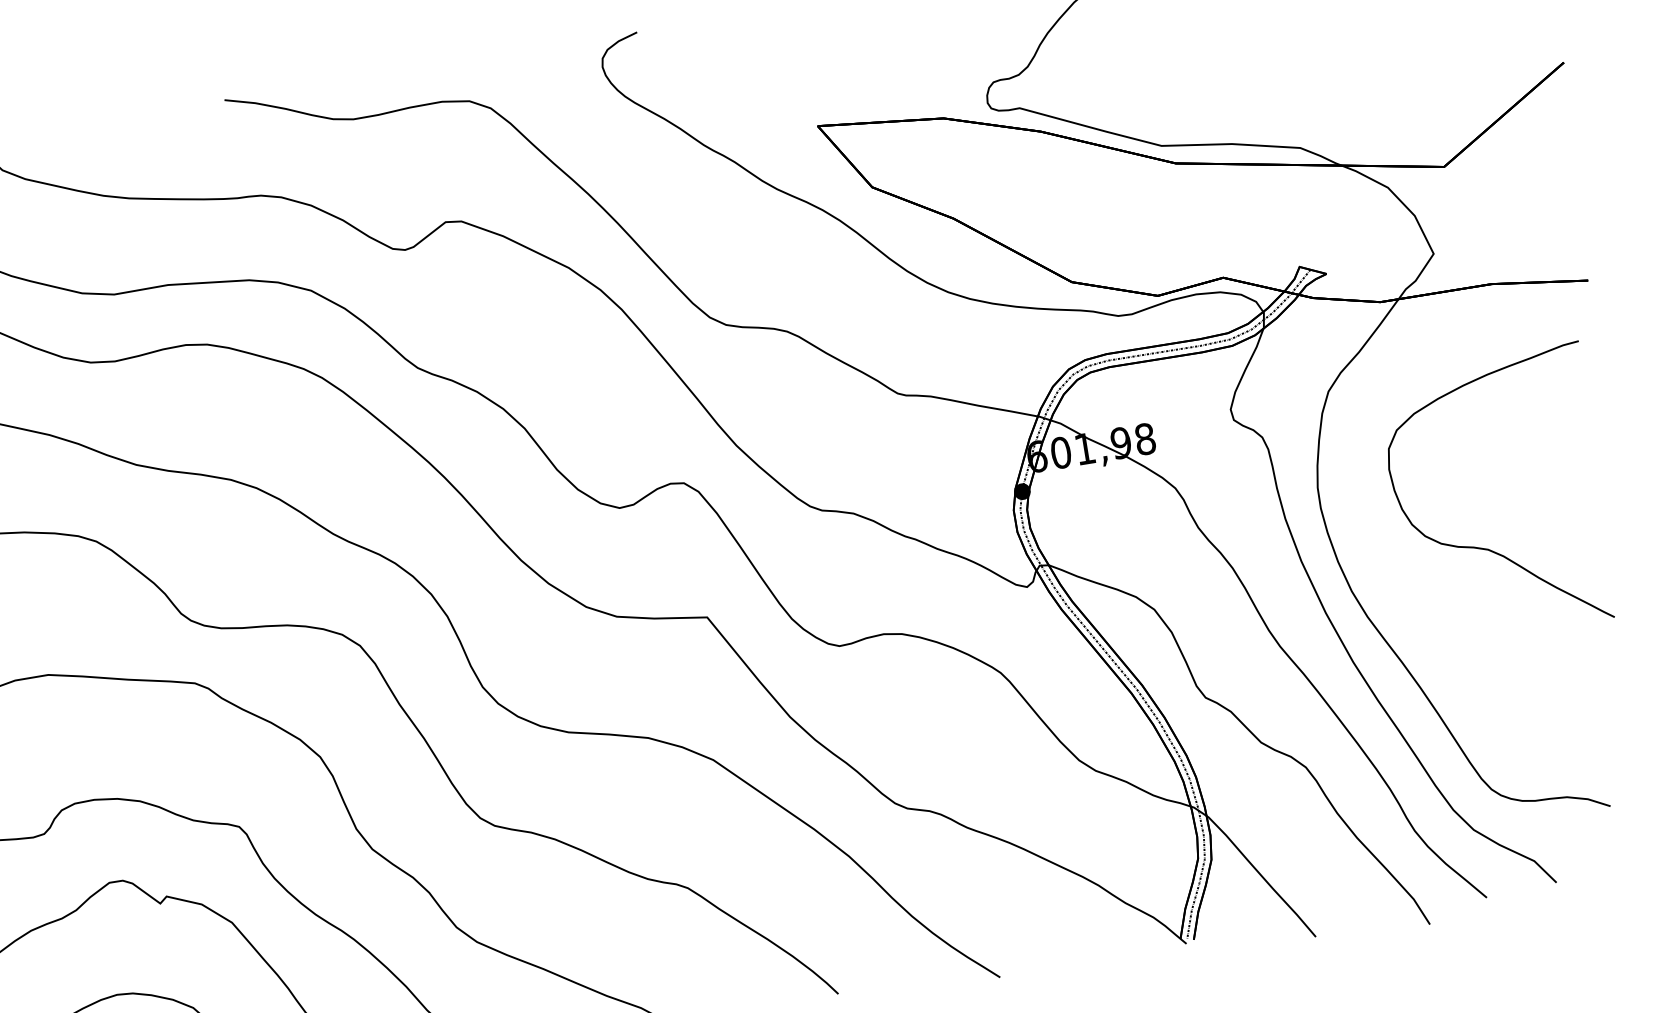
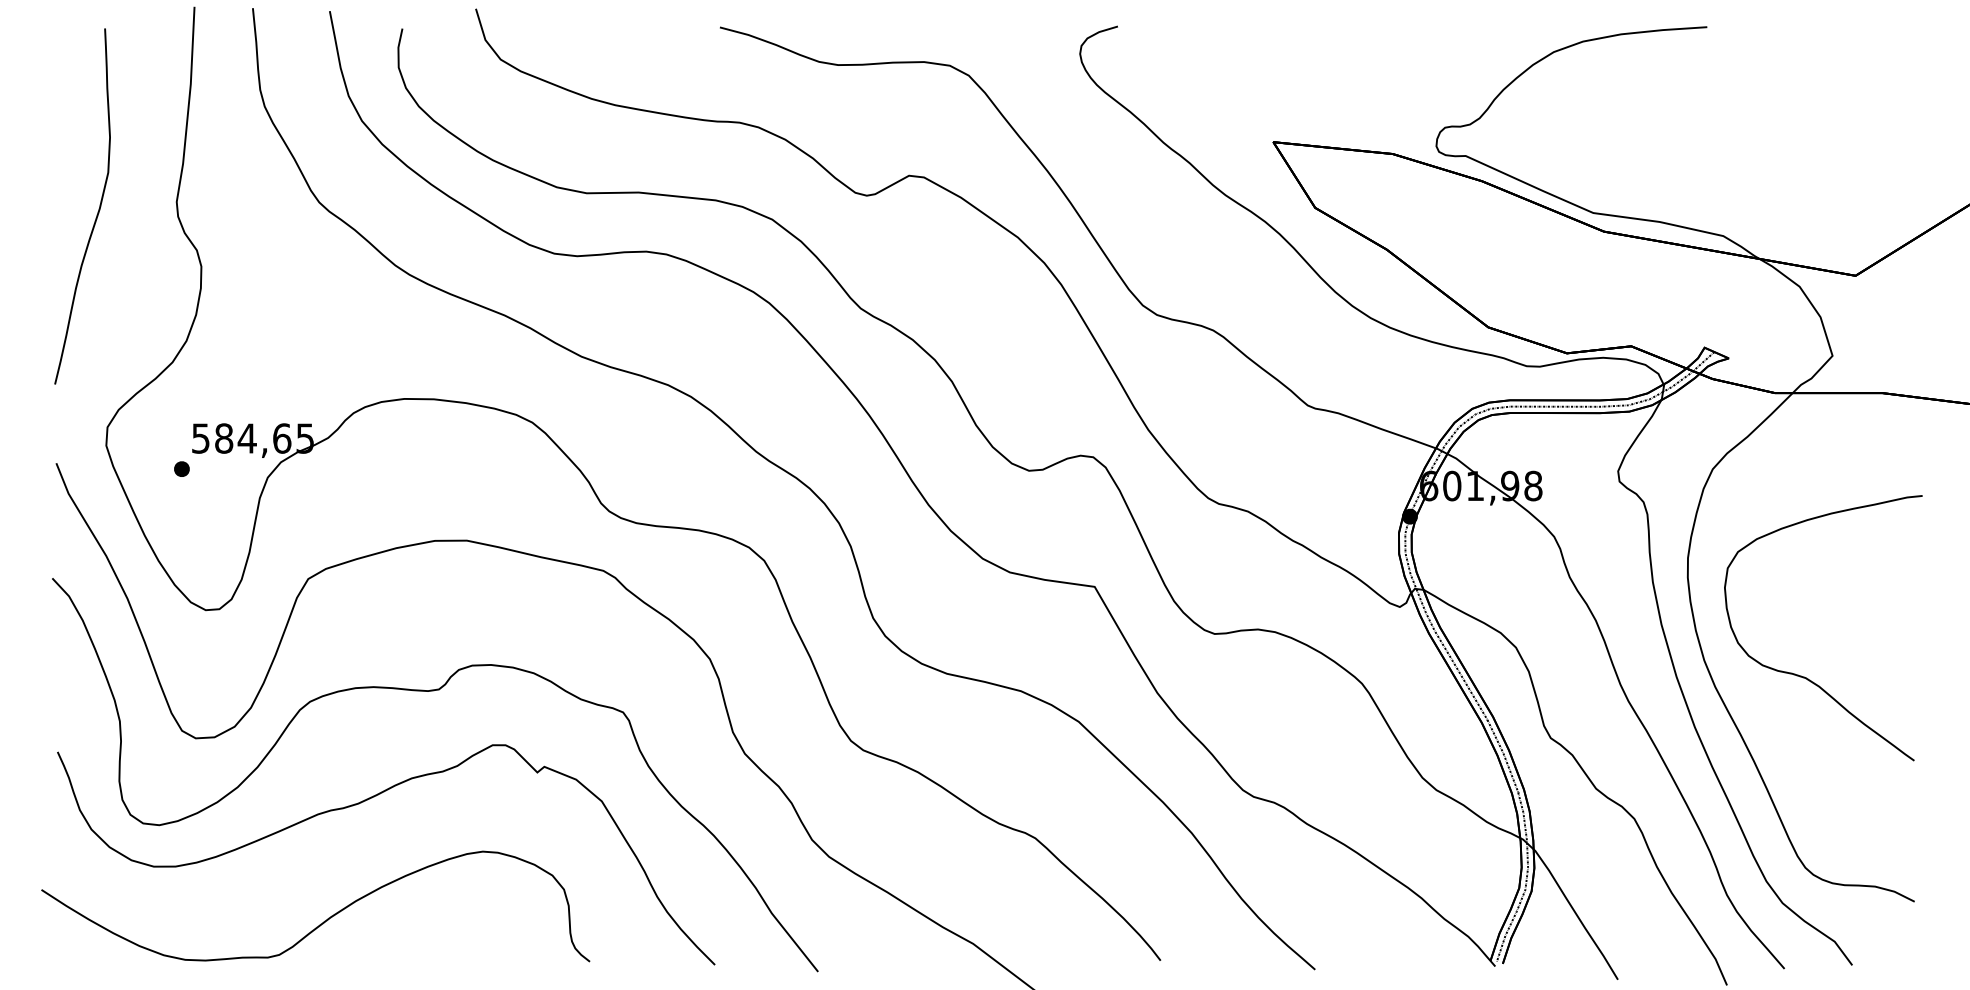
curve: (1486, 548) -> (1804, 676), moved

